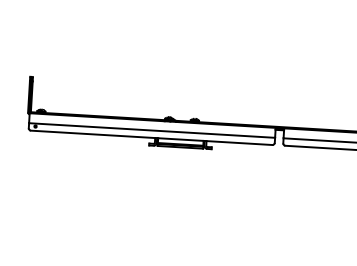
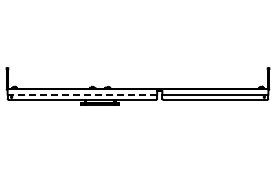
line: (152, 130) -> (82, 95), solid -> dashed

